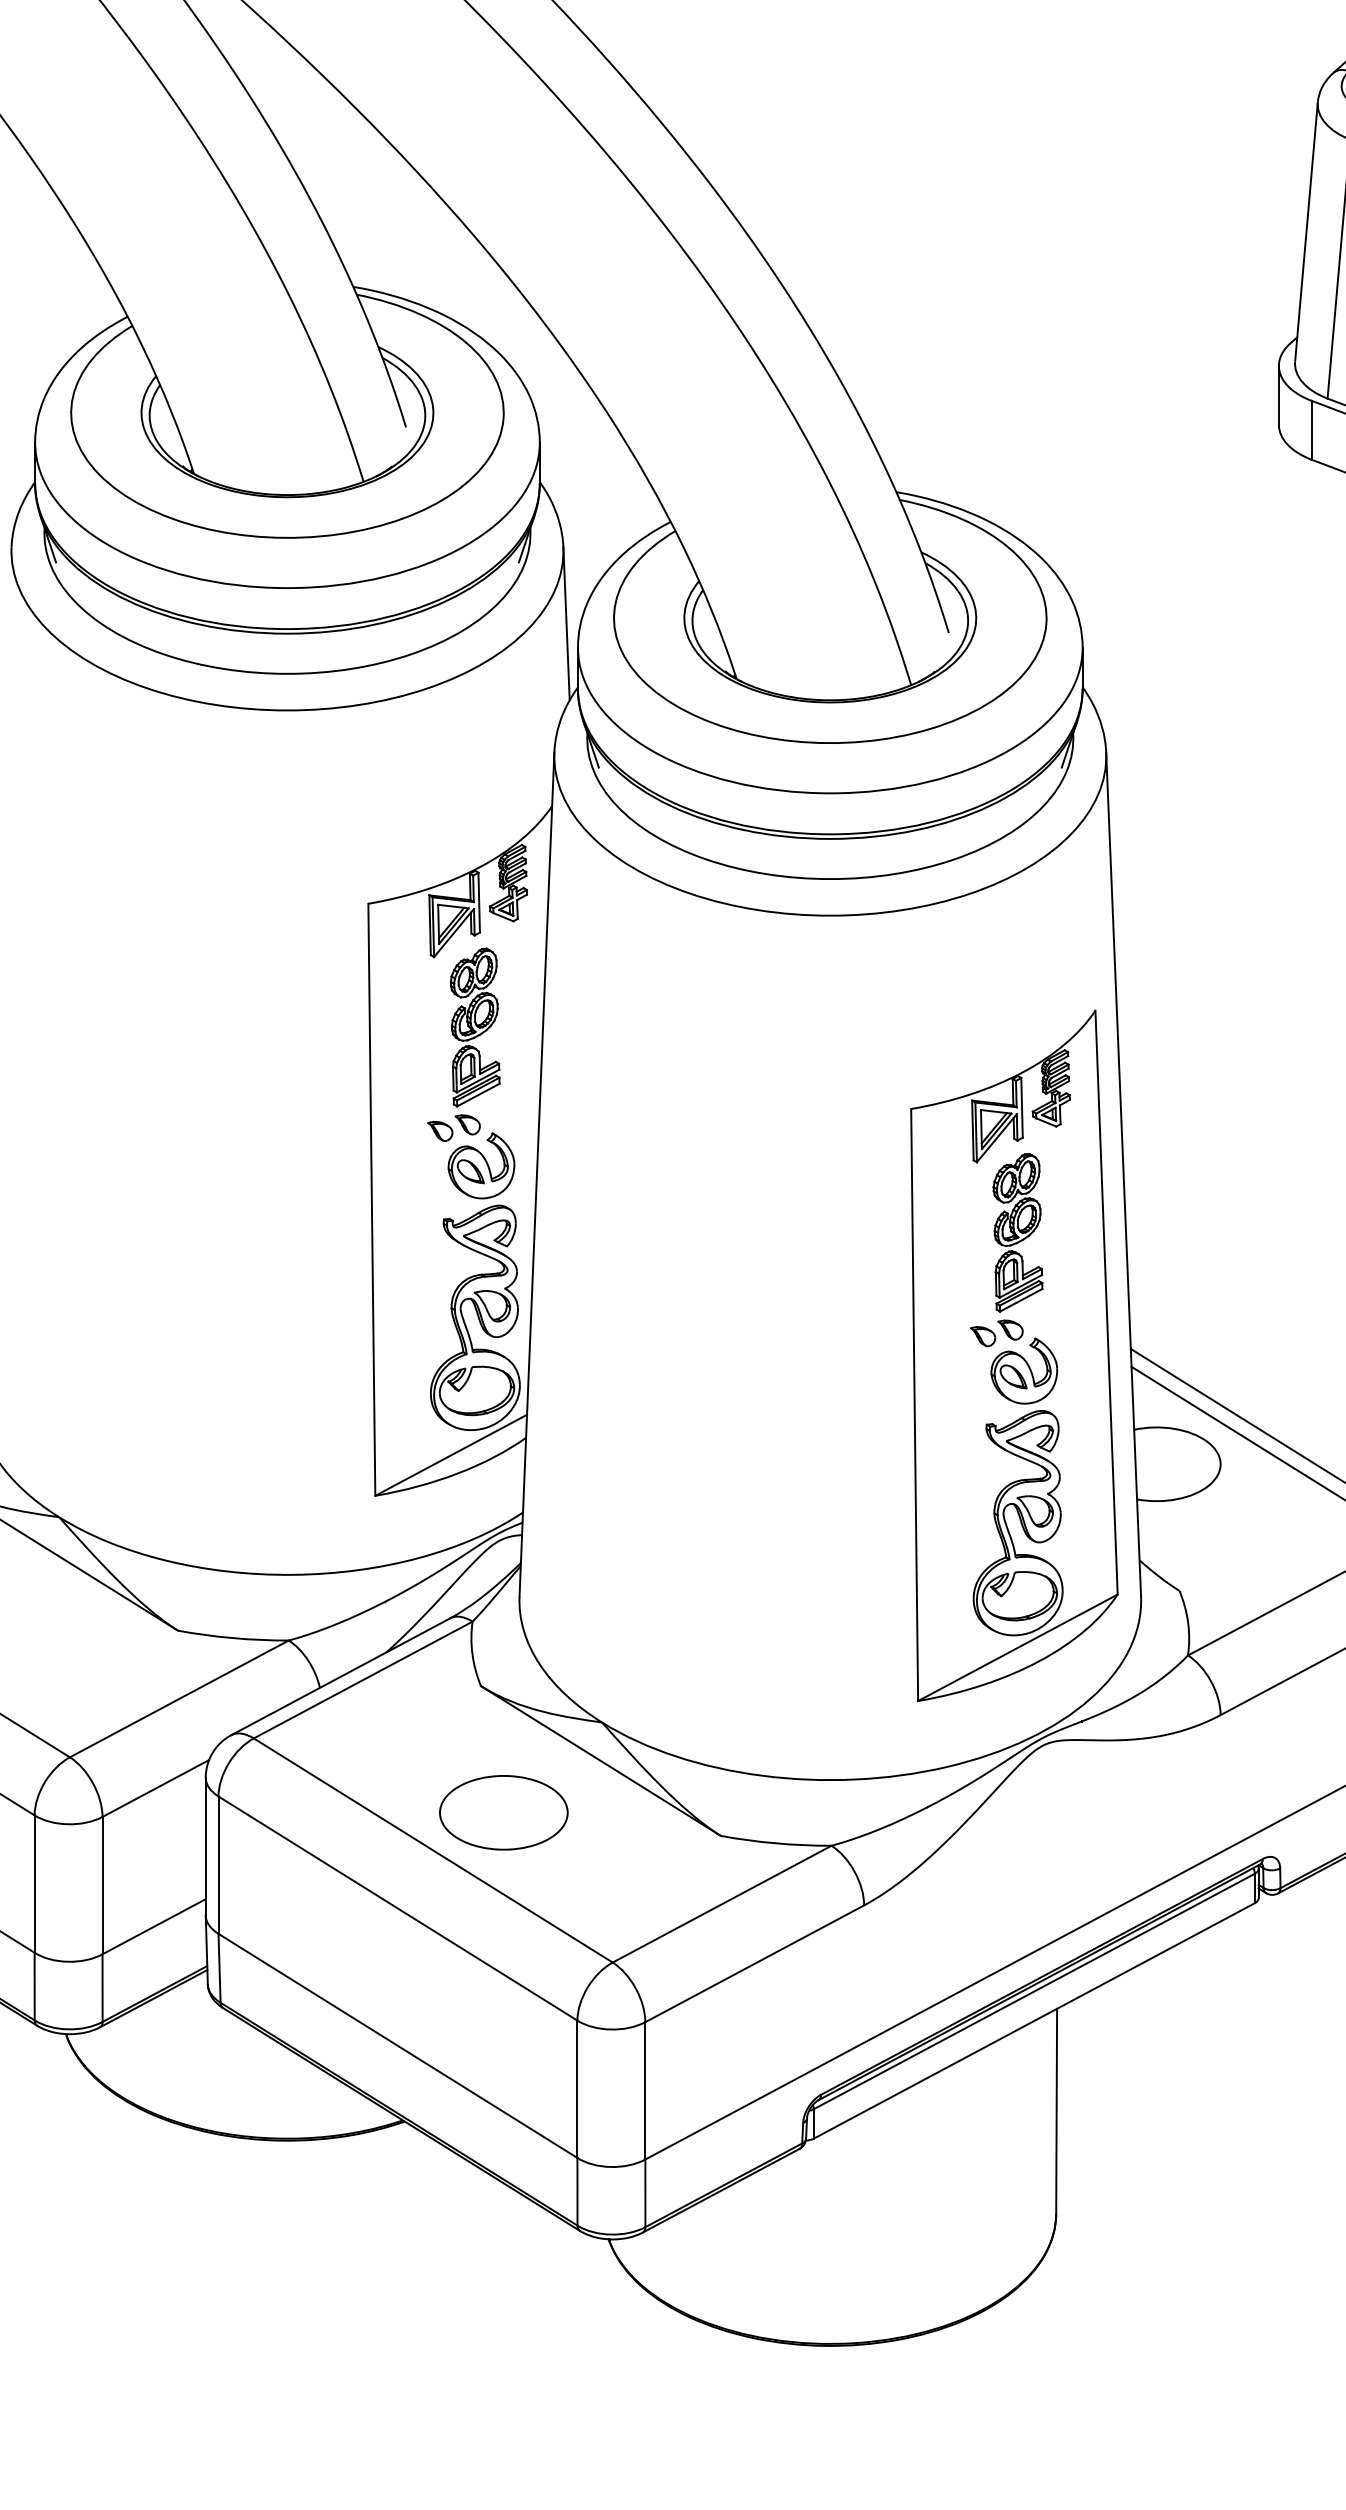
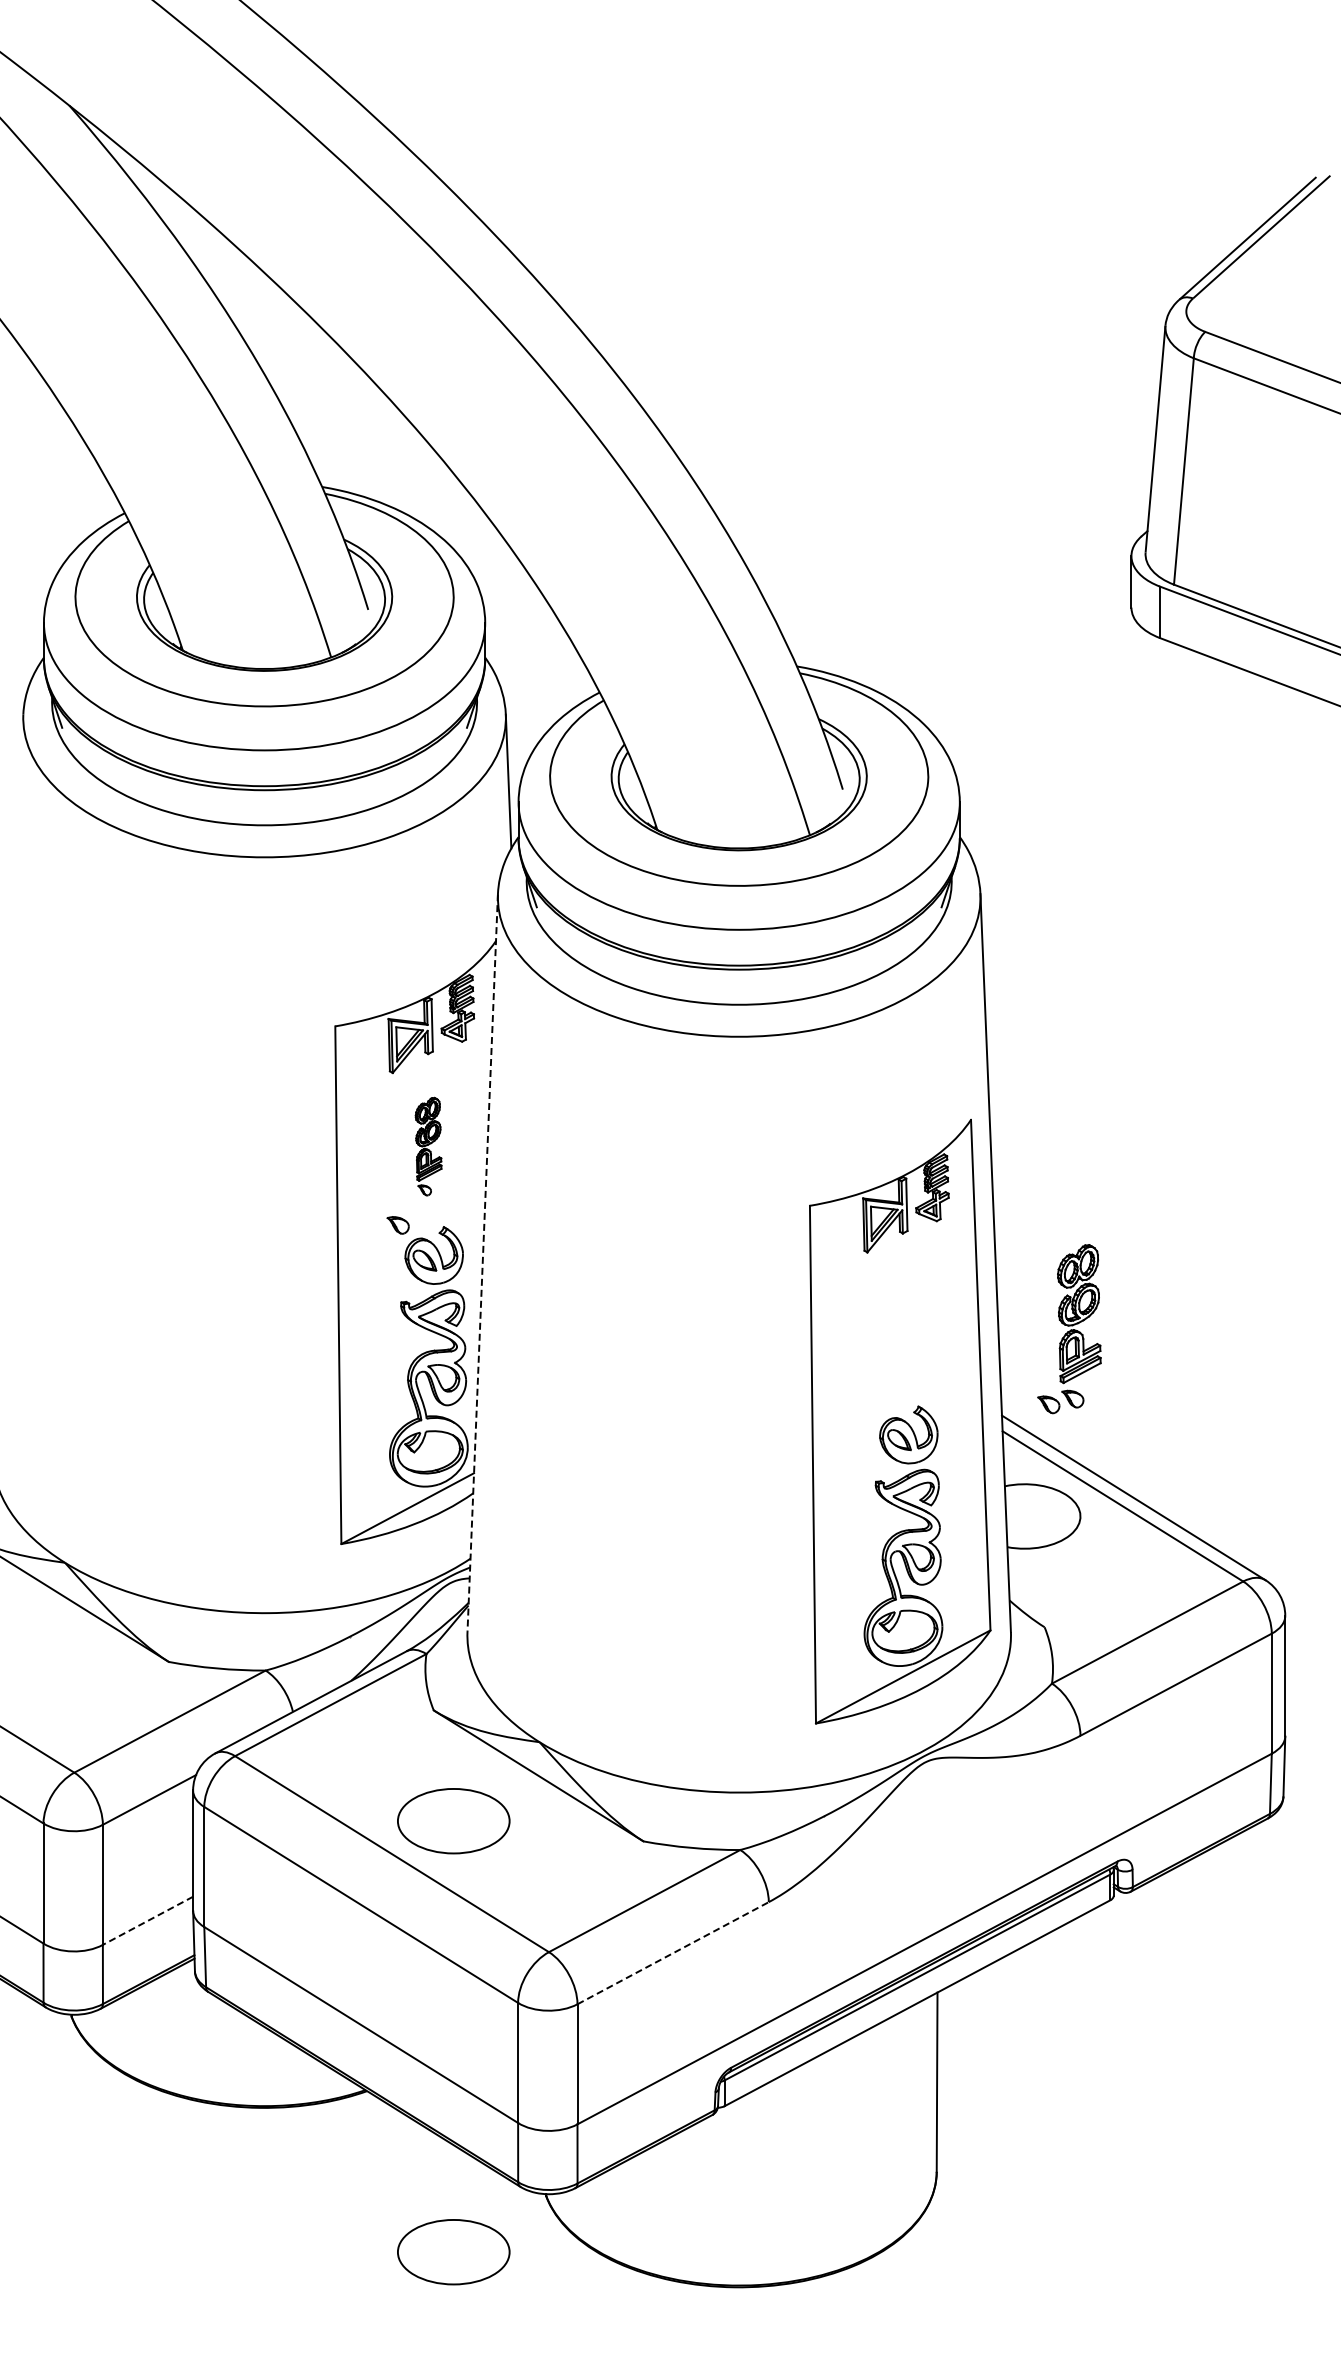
part: (474, 1041) -> (428, 1146), size x0.6
line: (536, 1174) -> (482, 1263), solid -> dashed
part: (1006, 1250) -> (1069, 1329), moved
line: (153, 1927) -> (147, 1921), solid -> dashed
line: (755, 1962) -> (673, 1952), solid -> dashed
part: (503, 2306) -> (453, 2252), added

